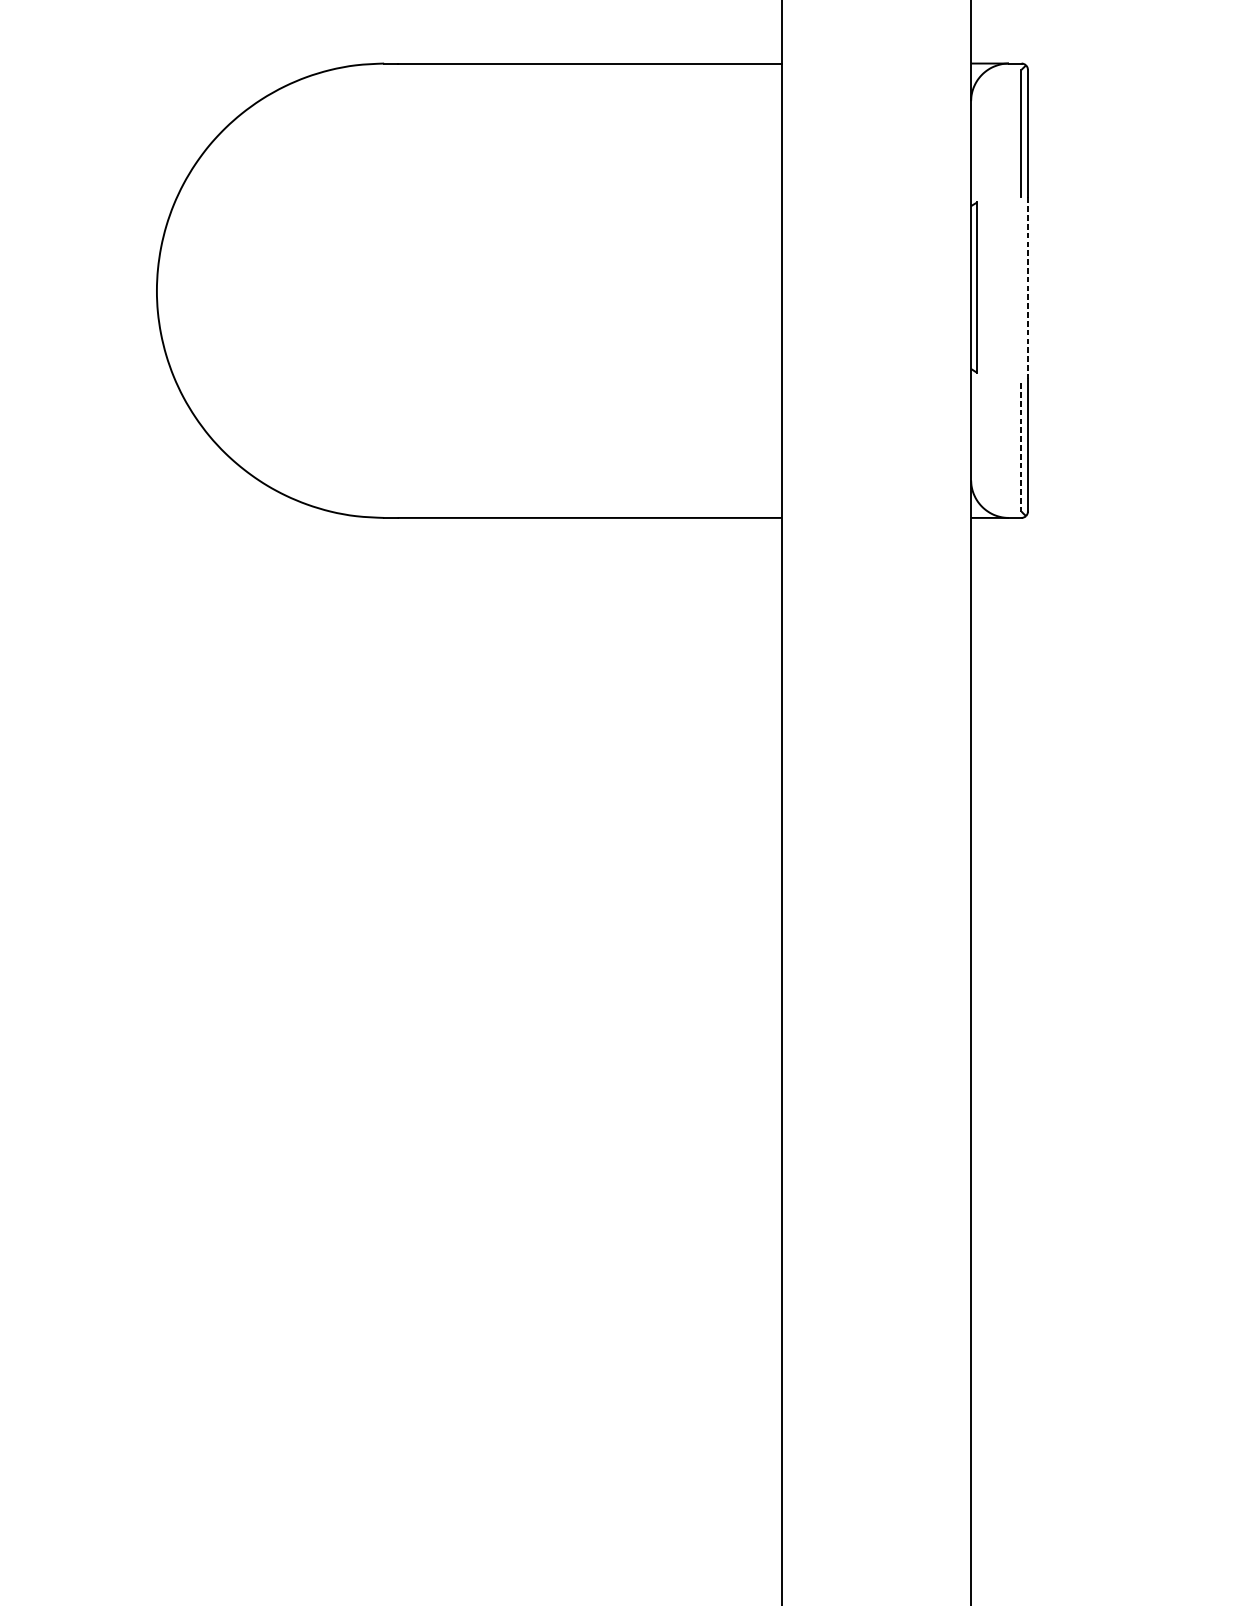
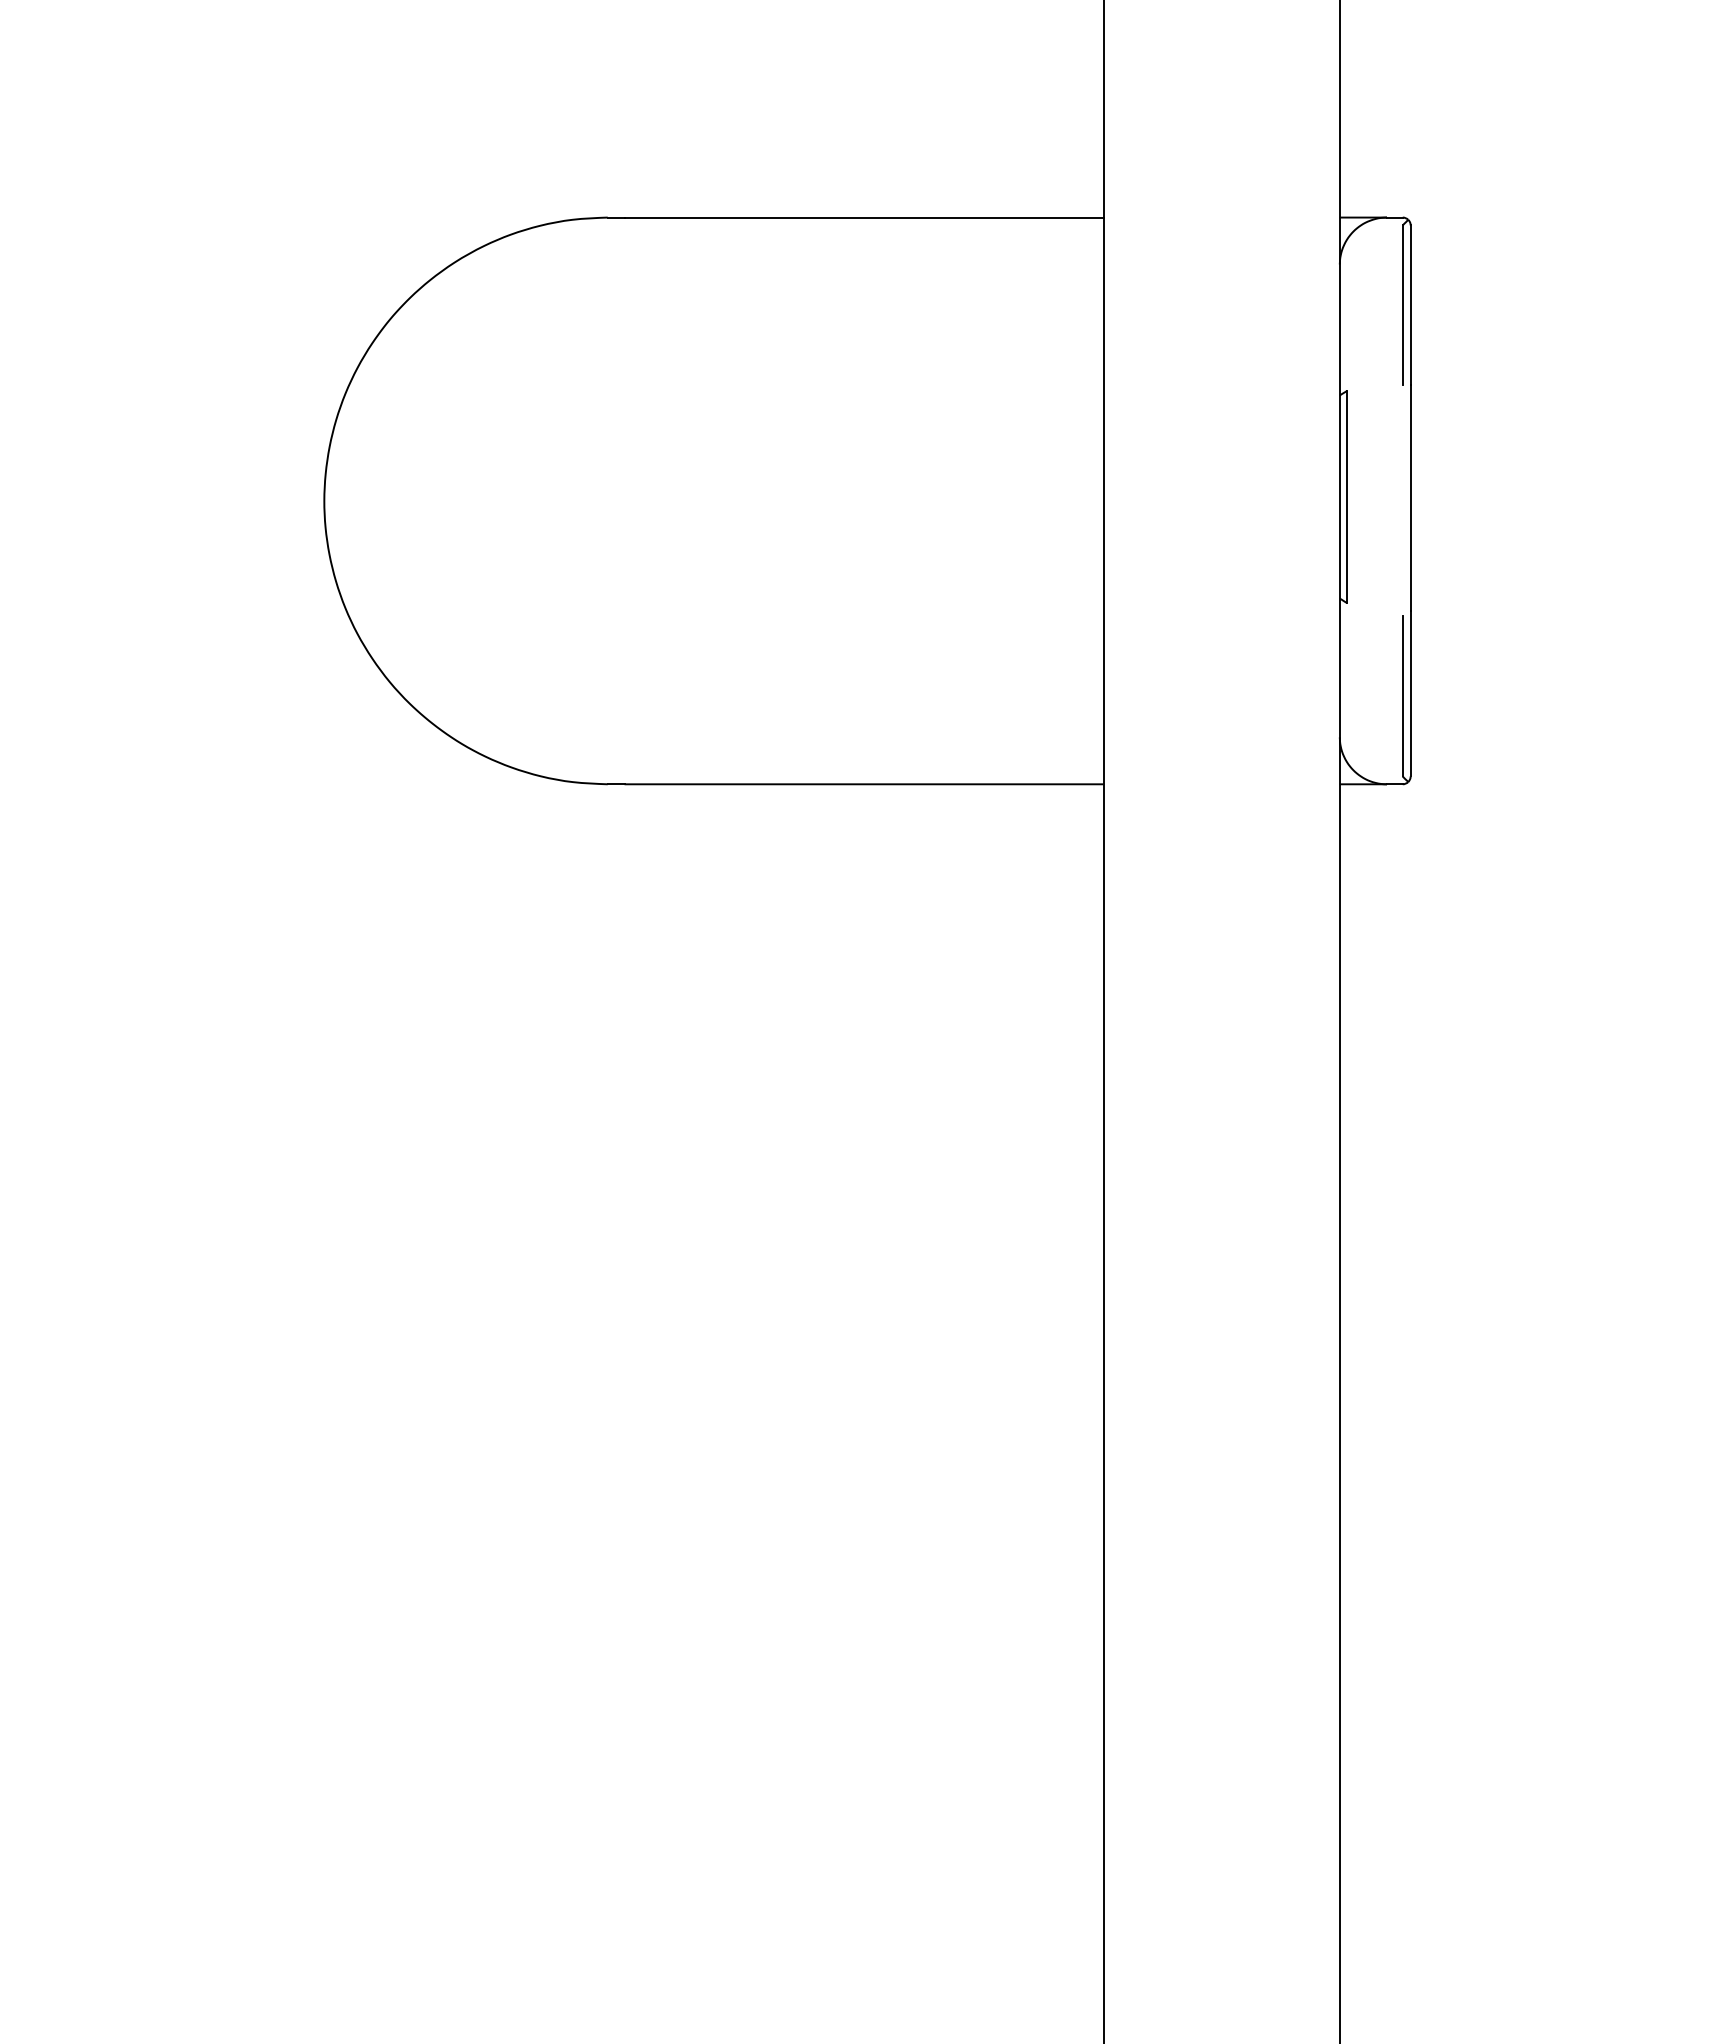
line: (1027, 287) -> (1410, 497), dashed -> solid
line: (1021, 447) -> (1402, 696), dashed -> solid

